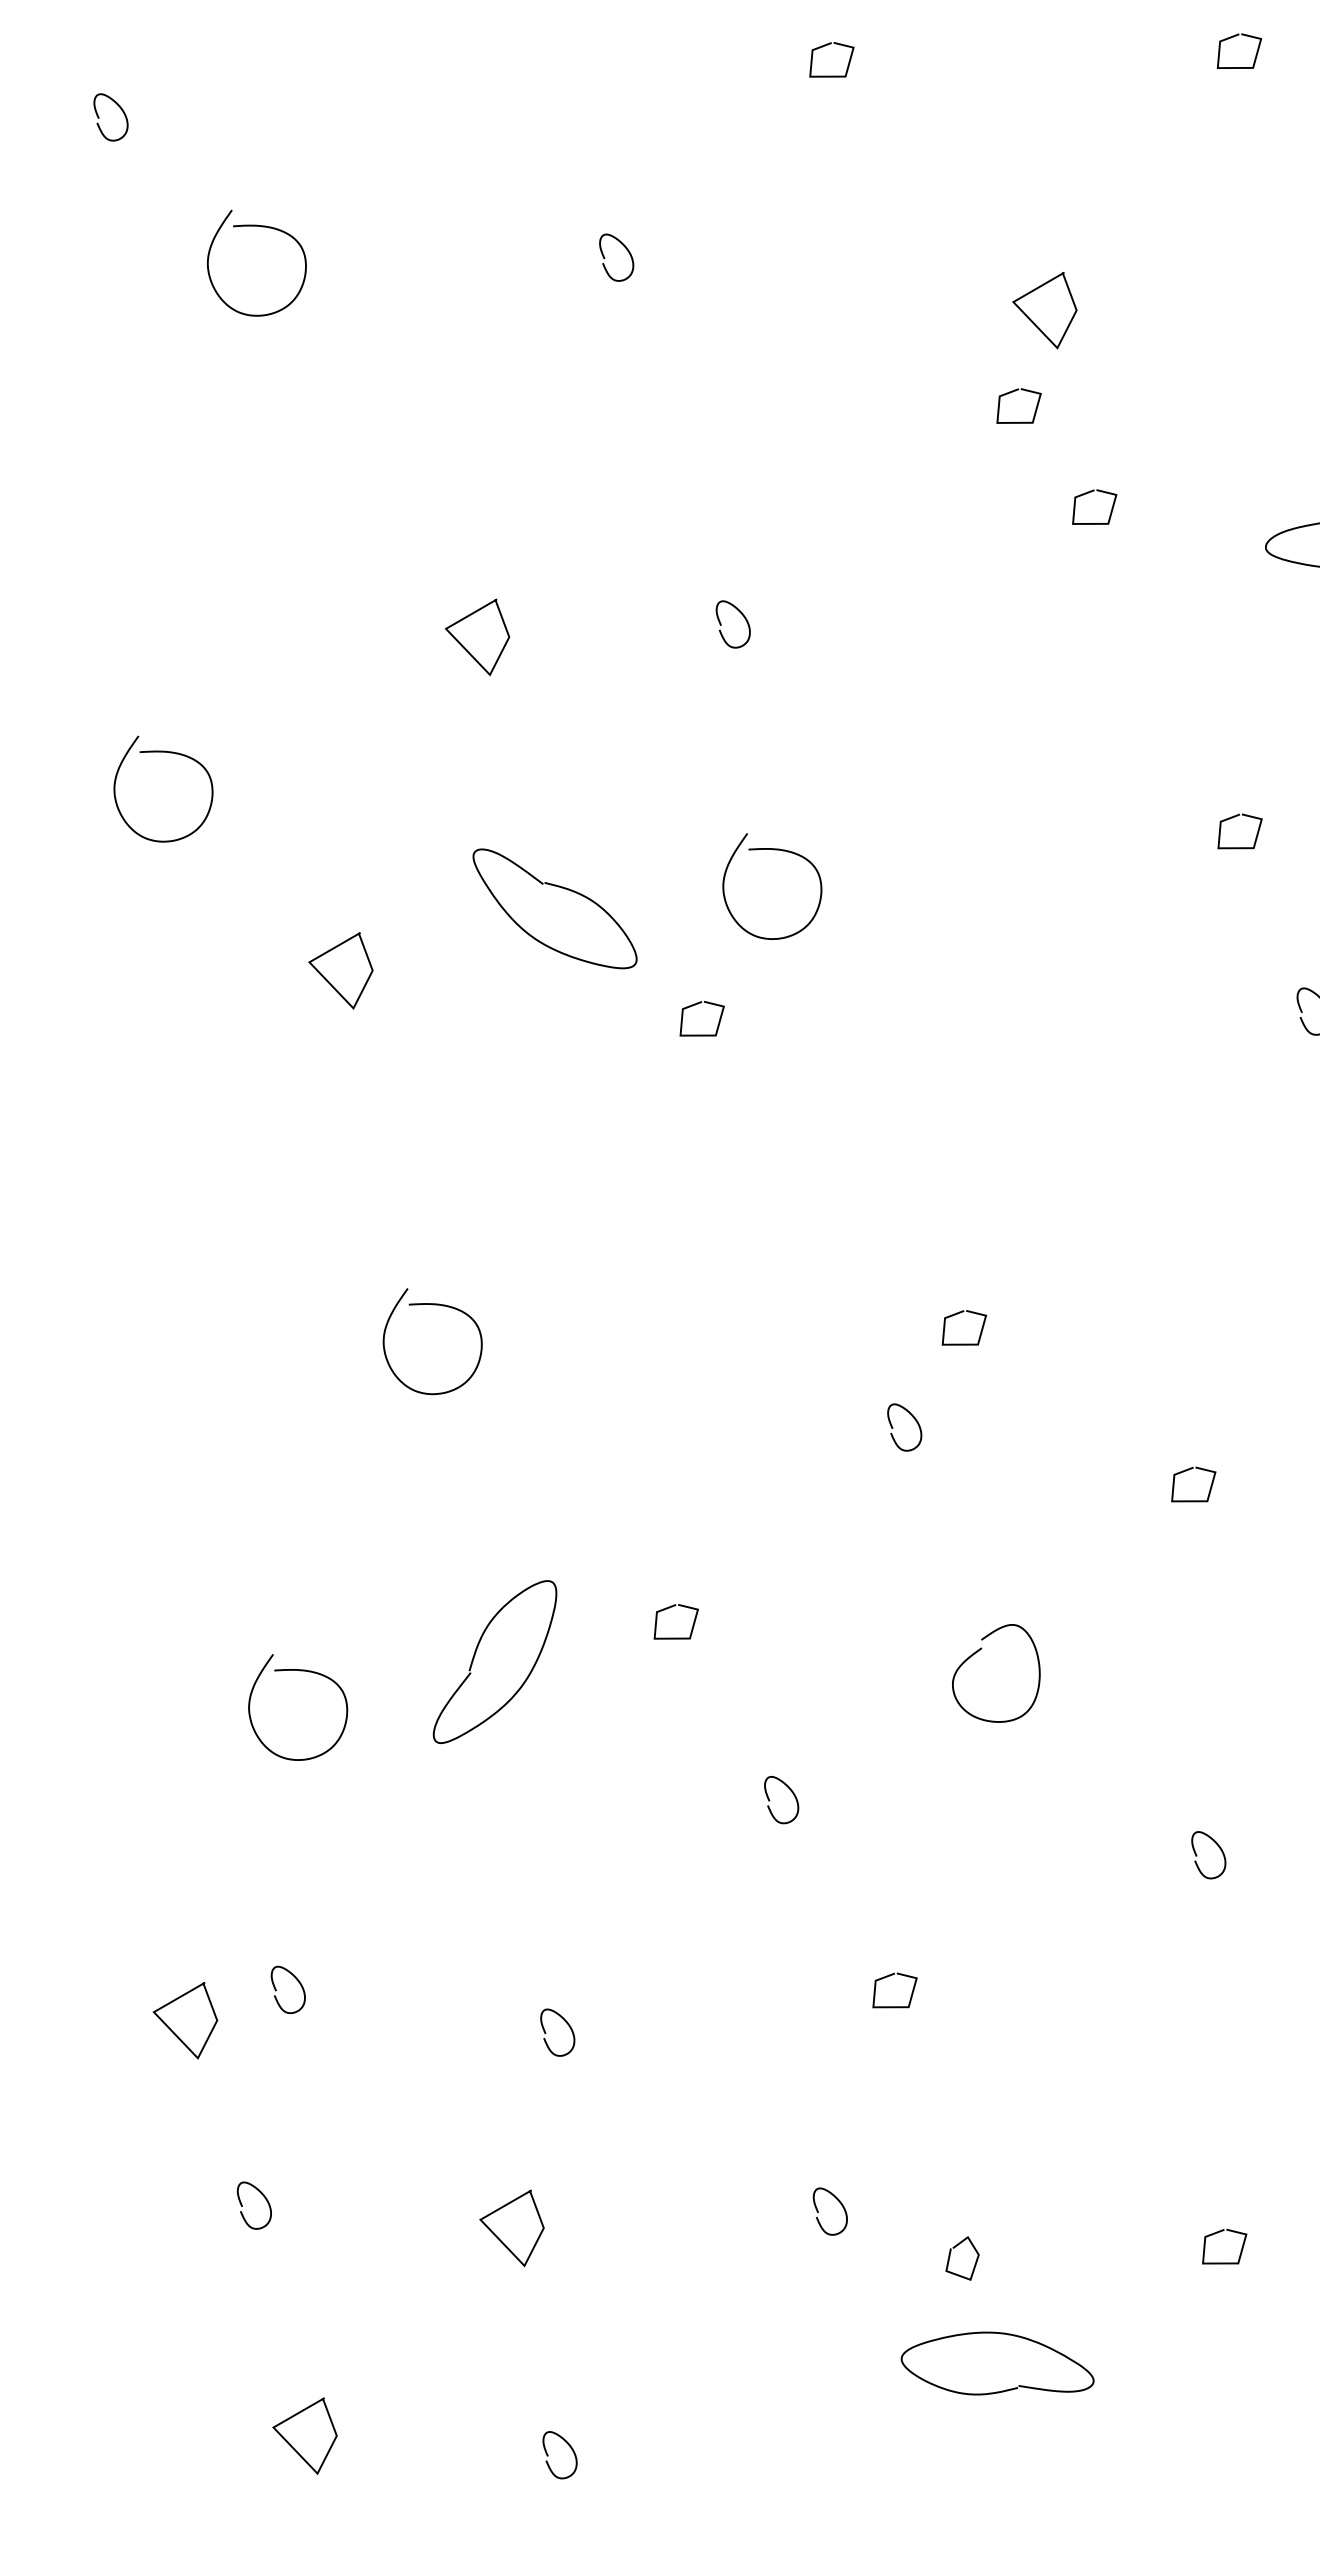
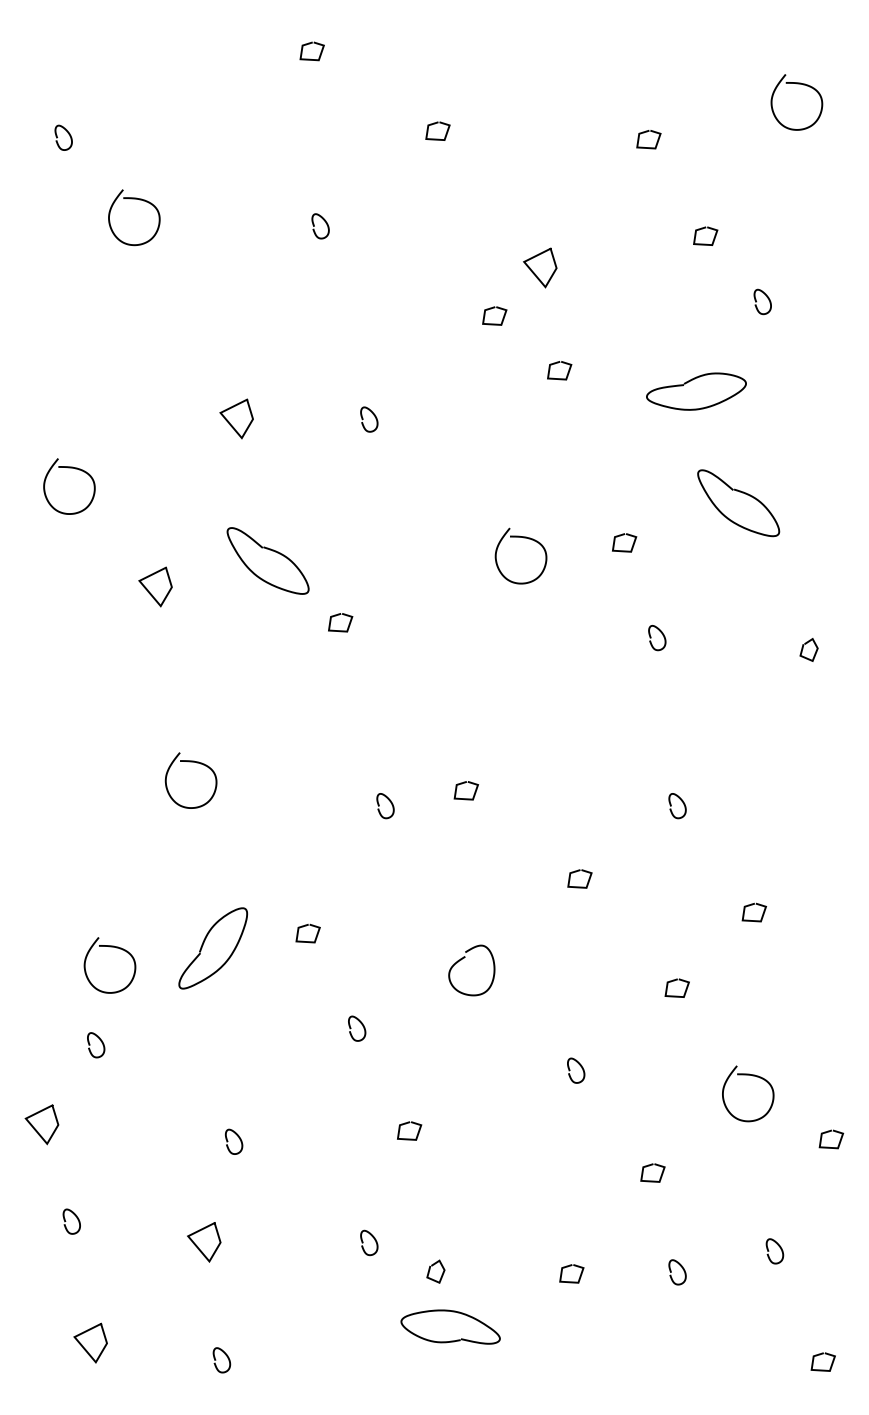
curve: (1011, 394) -> (491, 309), moved
curve: (774, 851) -> (523, 538), moved
curve: (914, 1421) -> (390, 803), moved
curve: (296, 1981) -> (100, 1041), moved

